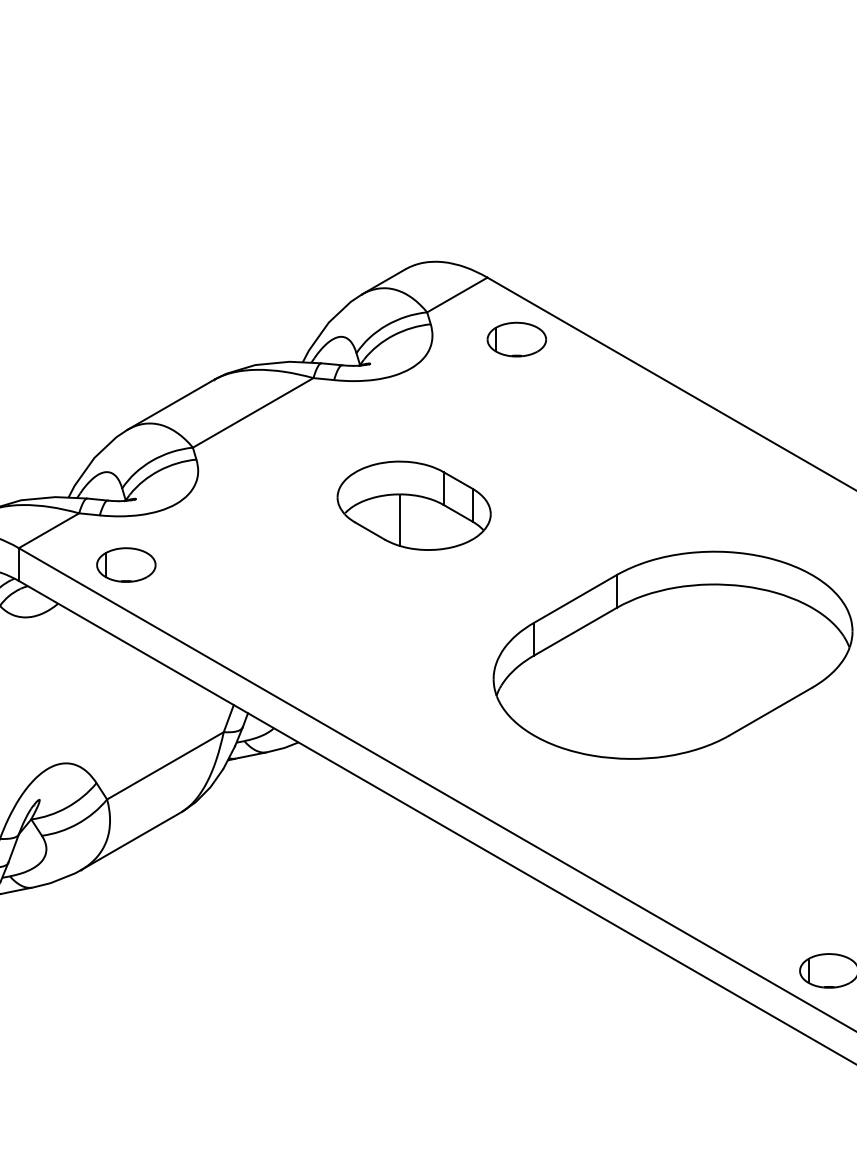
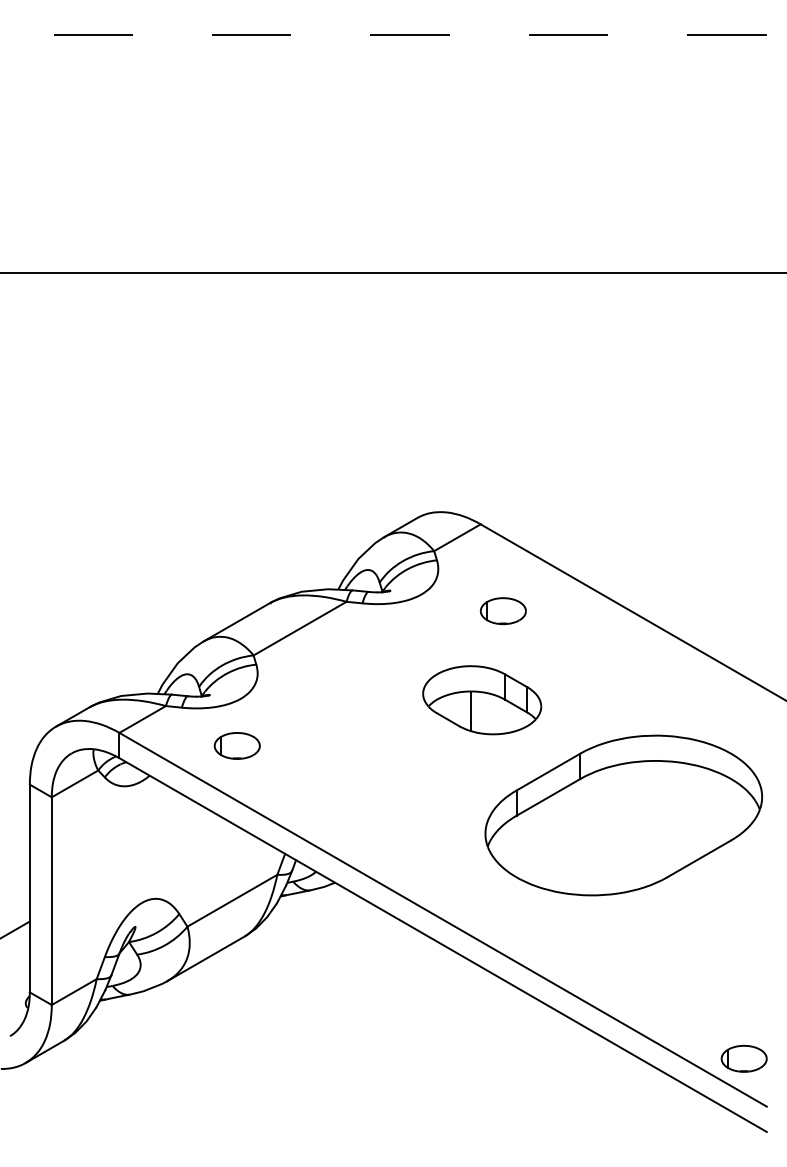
part: (515, 338) -> (502, 610), moved
part: (414, 506) -> (482, 700), moved
part: (125, 564) -> (236, 745), moved

